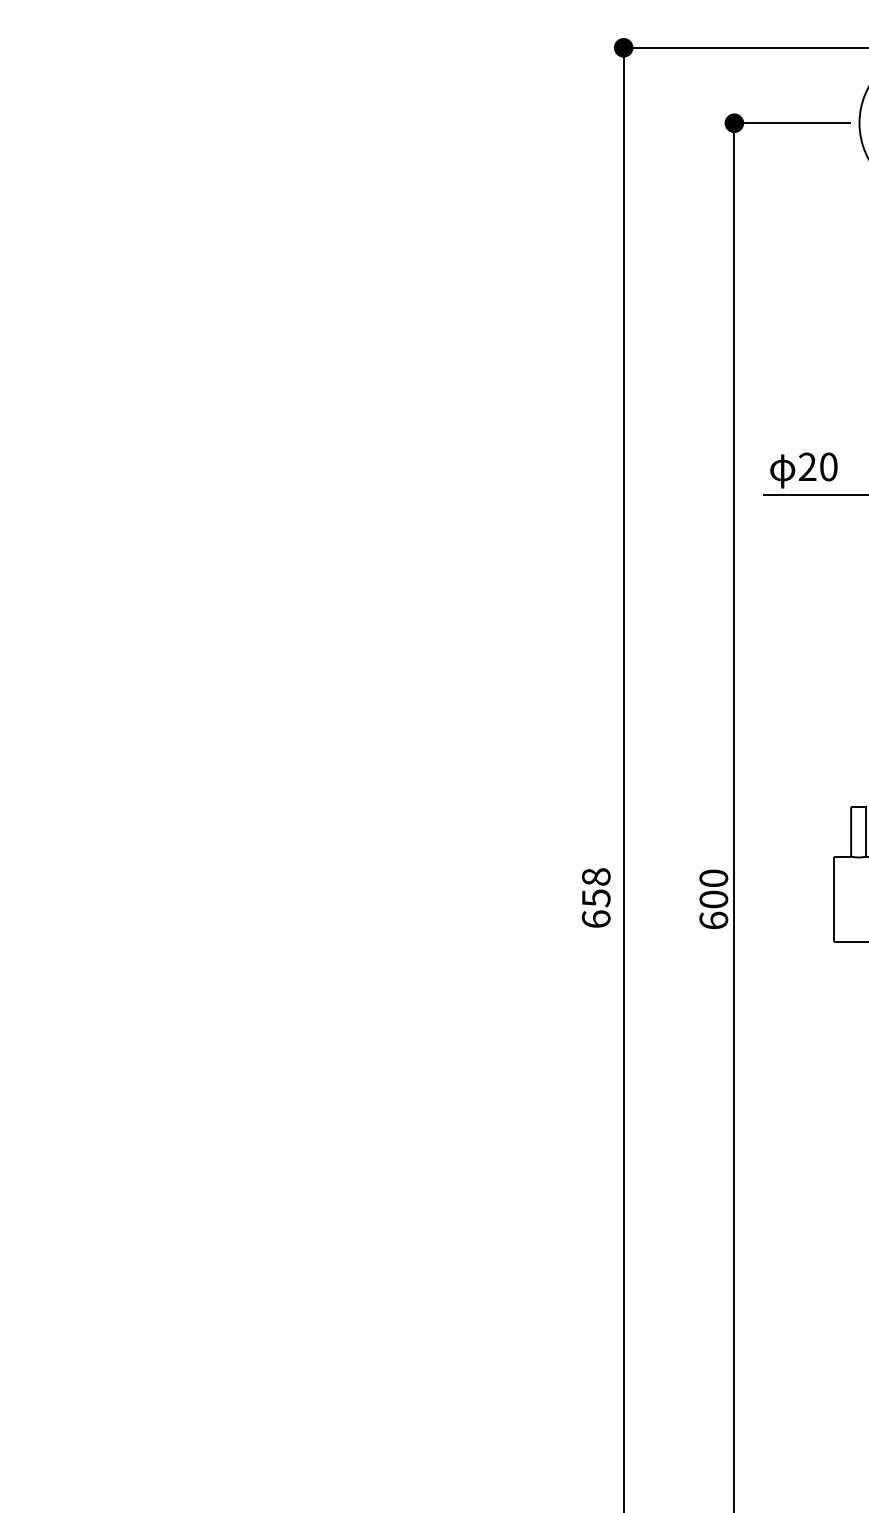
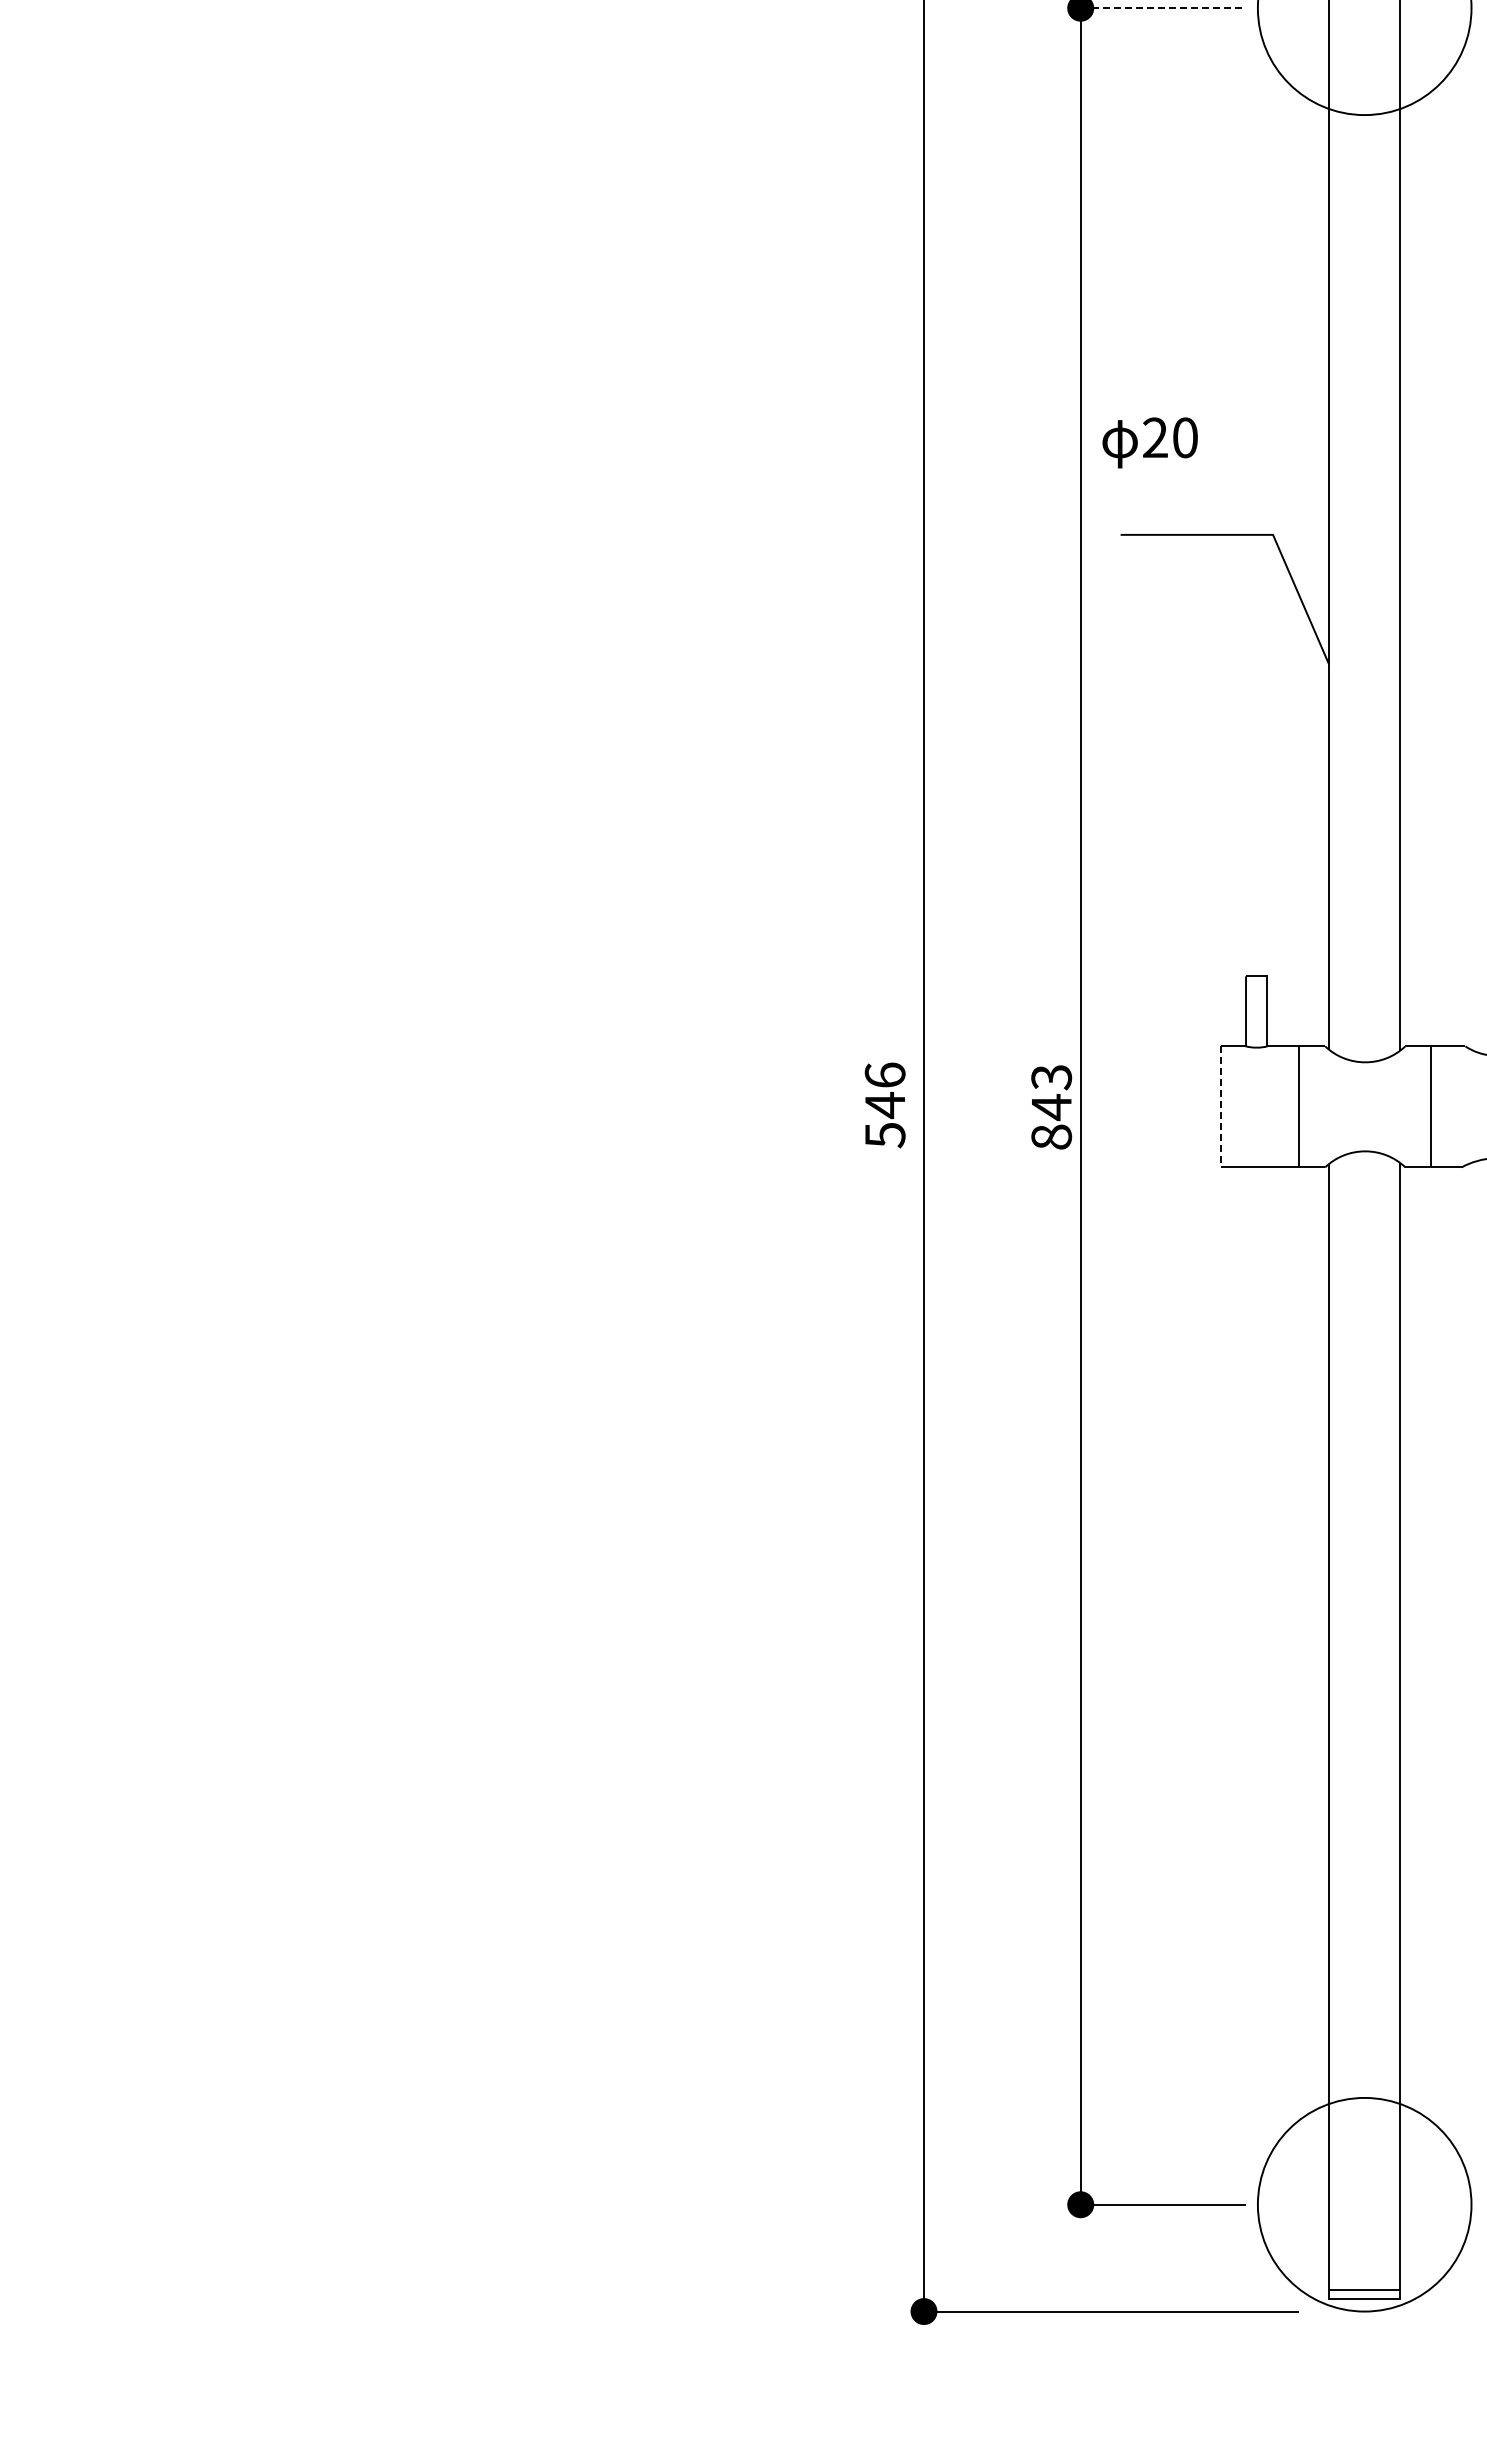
line: (792, 123) -> (1163, 8), solid -> dashed
text: (803, 470) -> (1149, 442), moved
text: (595, 898) -> (884, 1105), 658 -> 546
text: (713, 899) -> (1051, 1107), 600 -> 843
line: (833, 899) -> (1221, 1106), solid -> dashed

